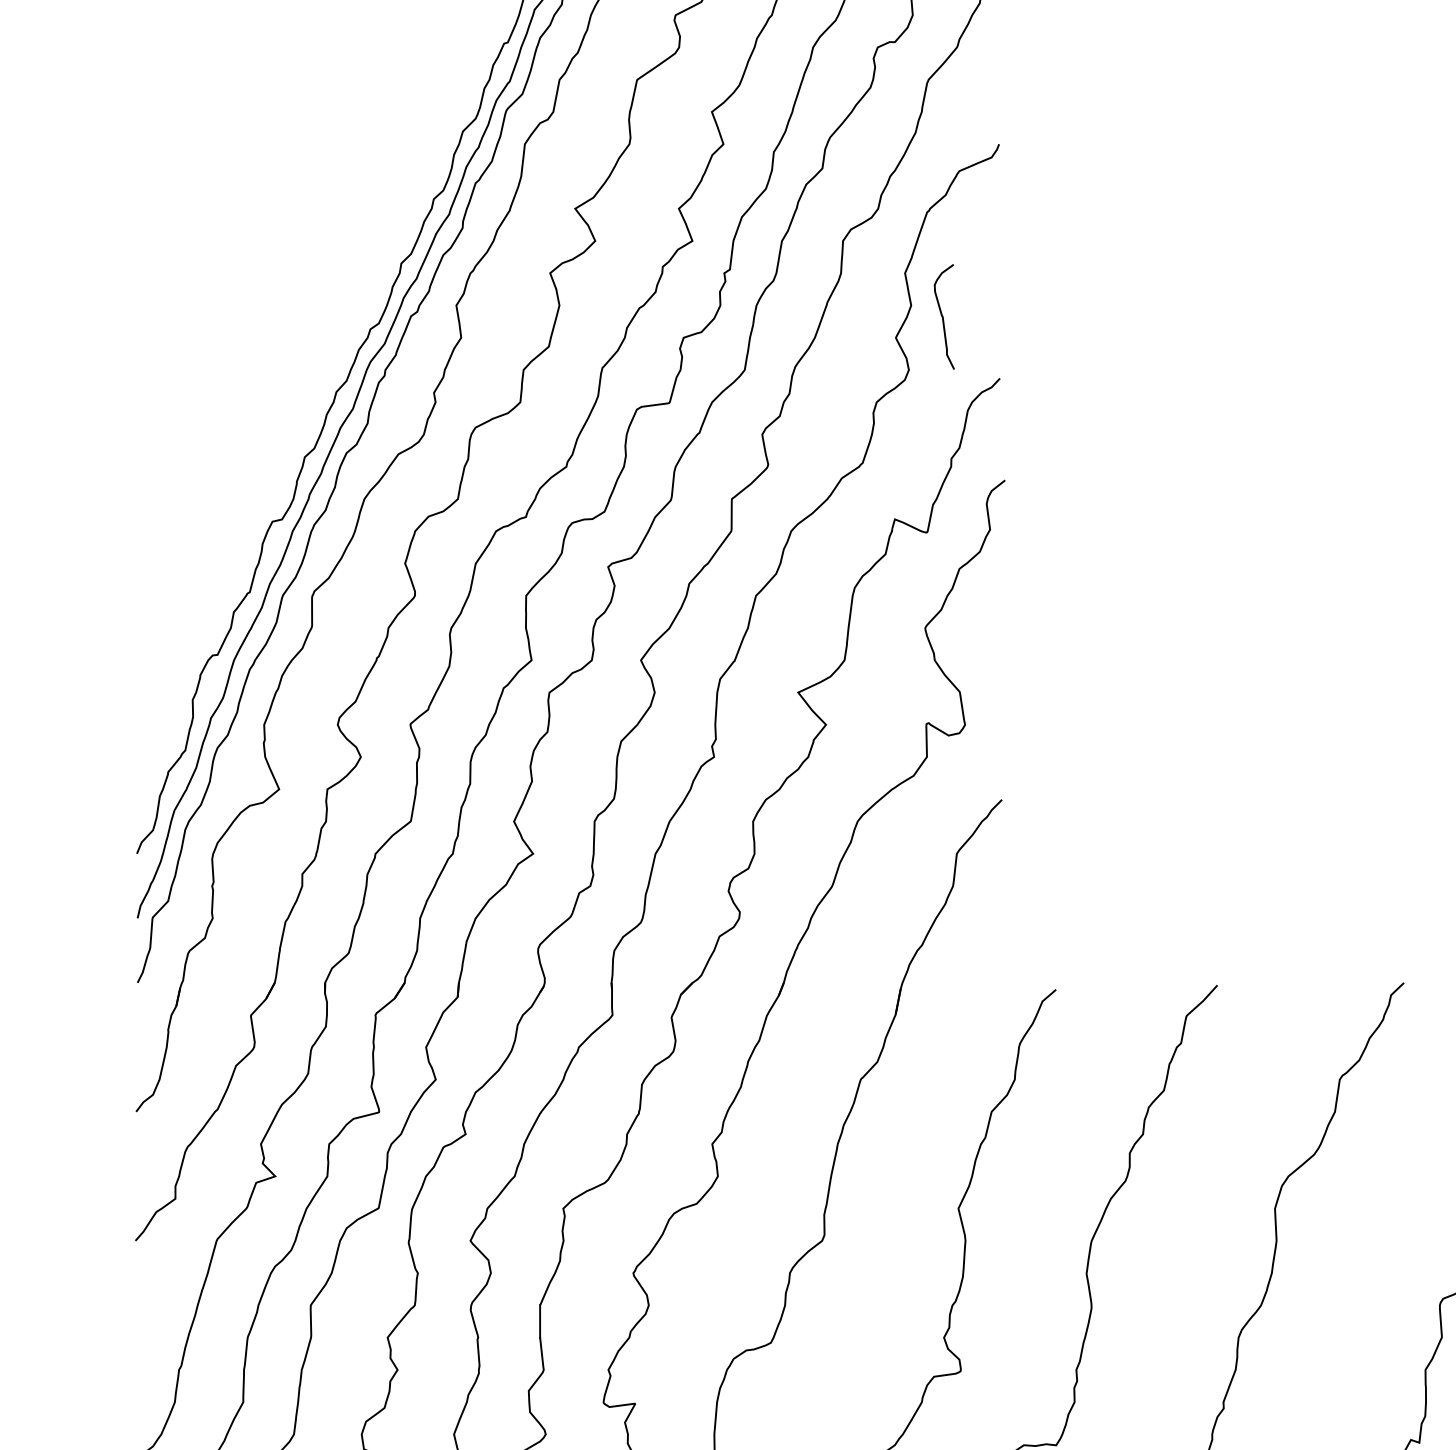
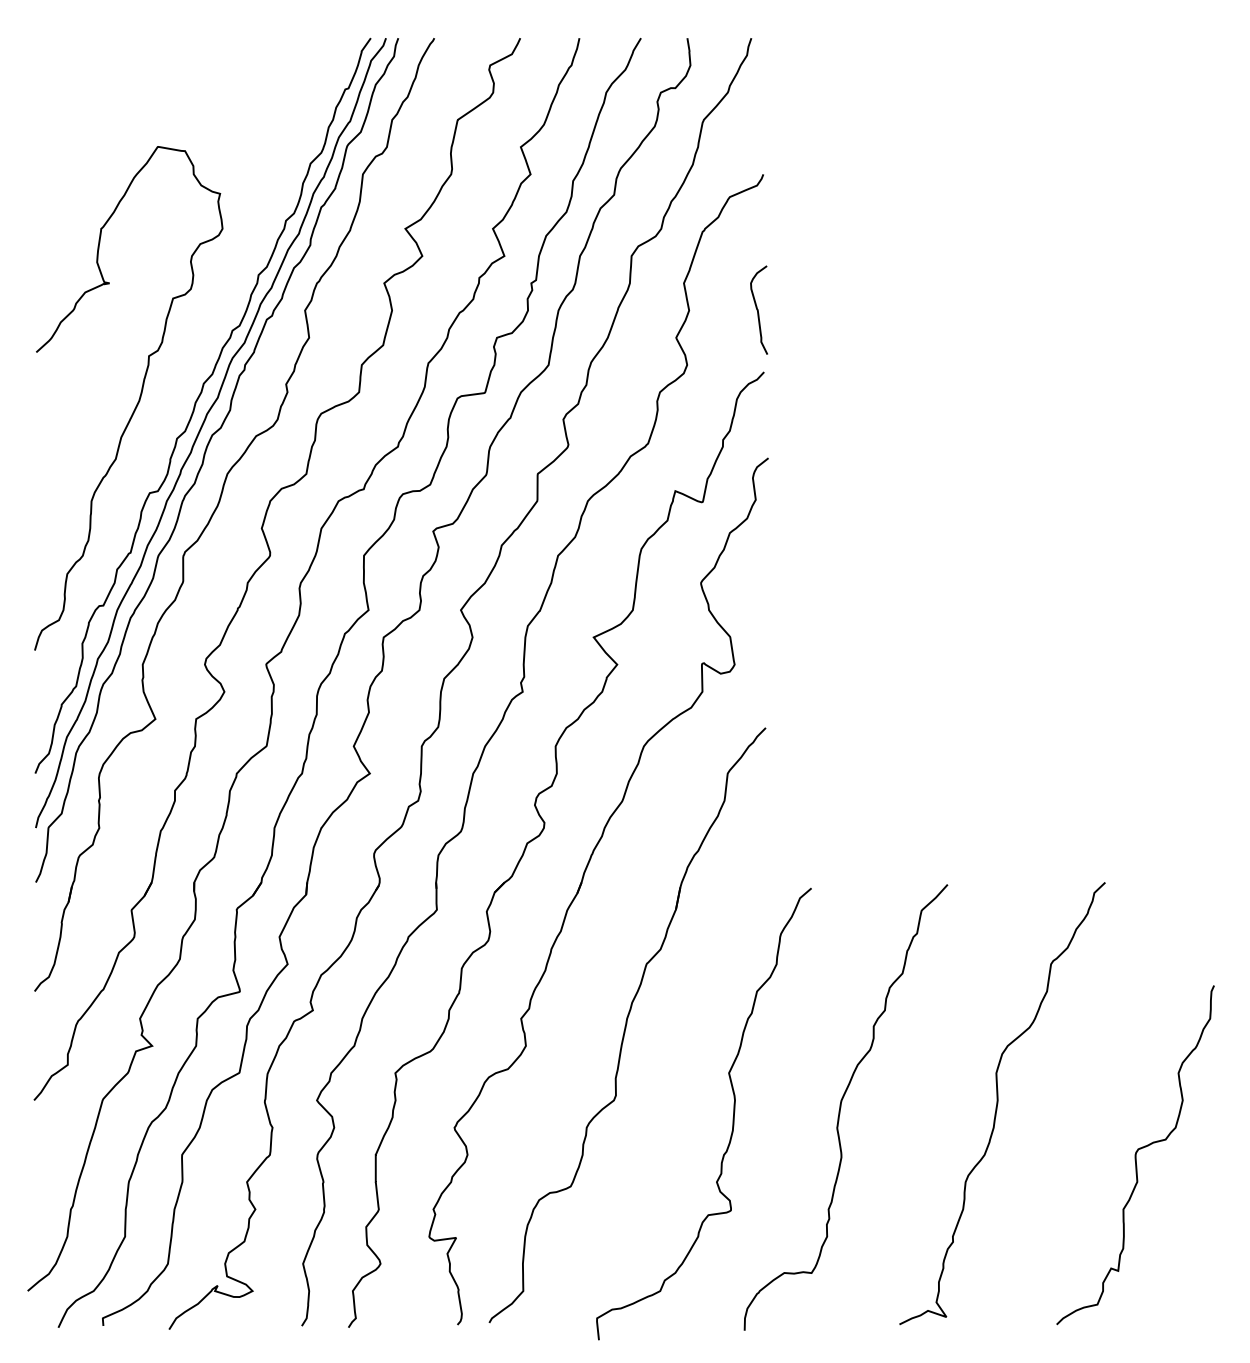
curve: (943, 316) -> (758, 309), moved
curve: (257, 414) -> (137, 402), added

